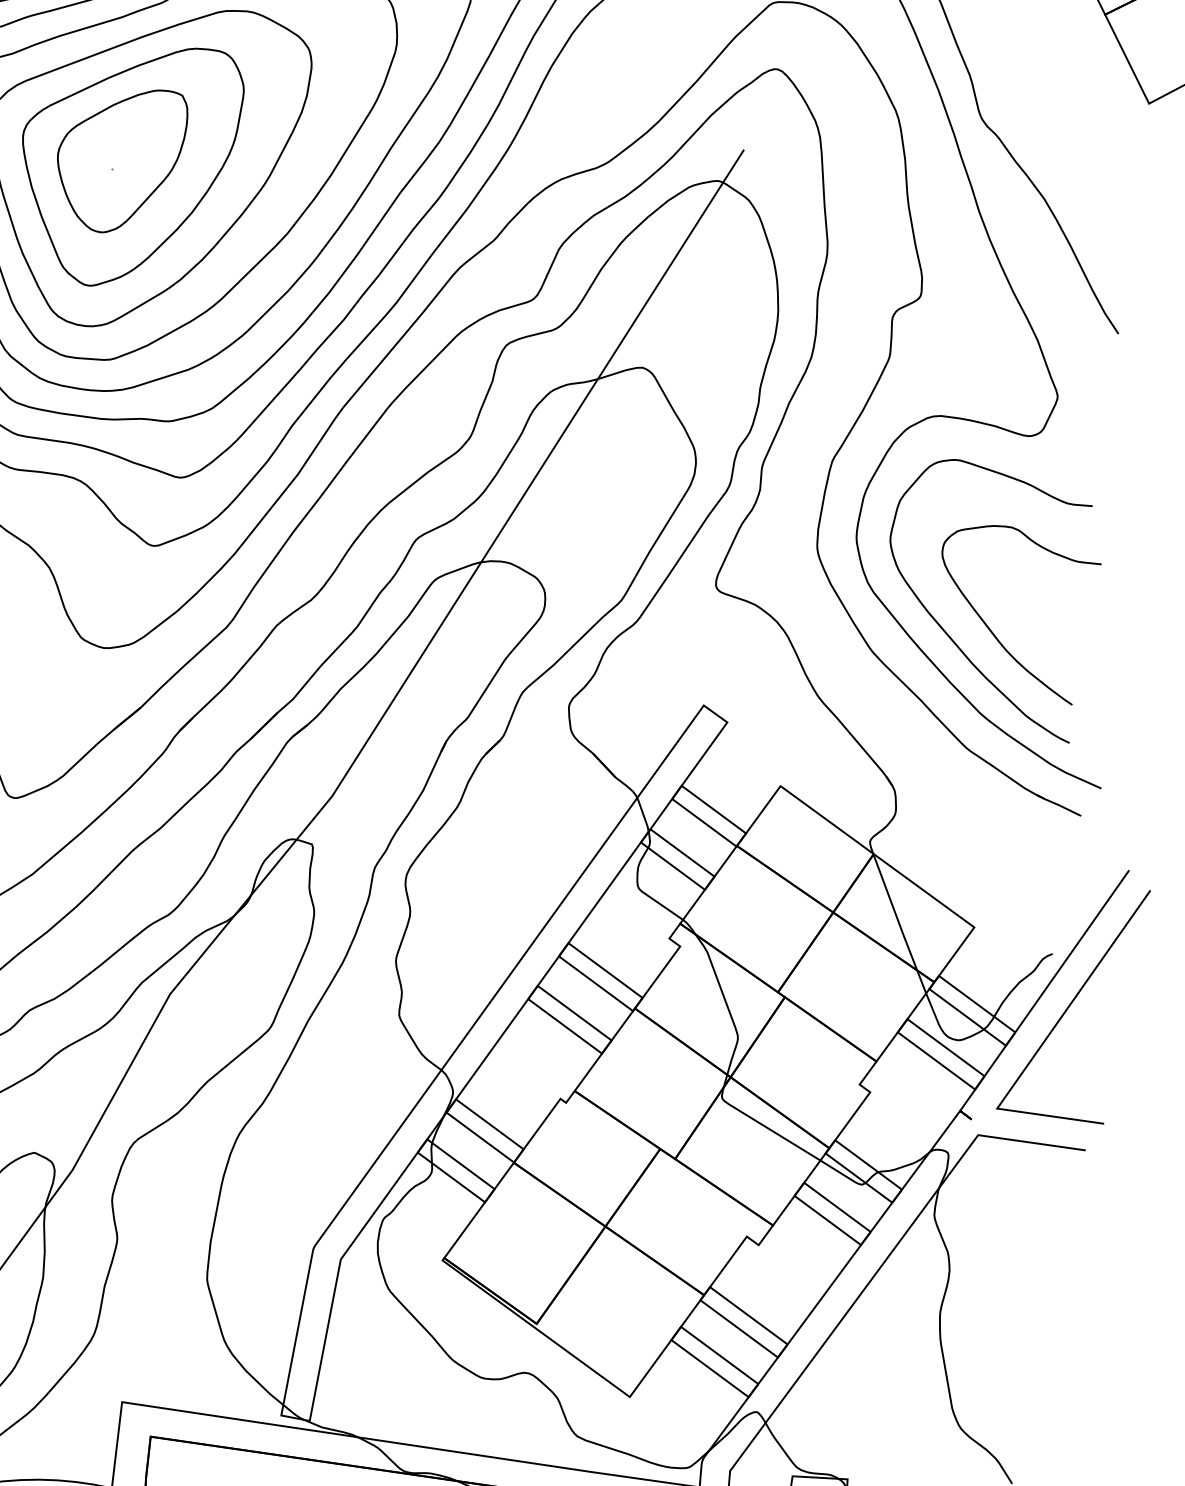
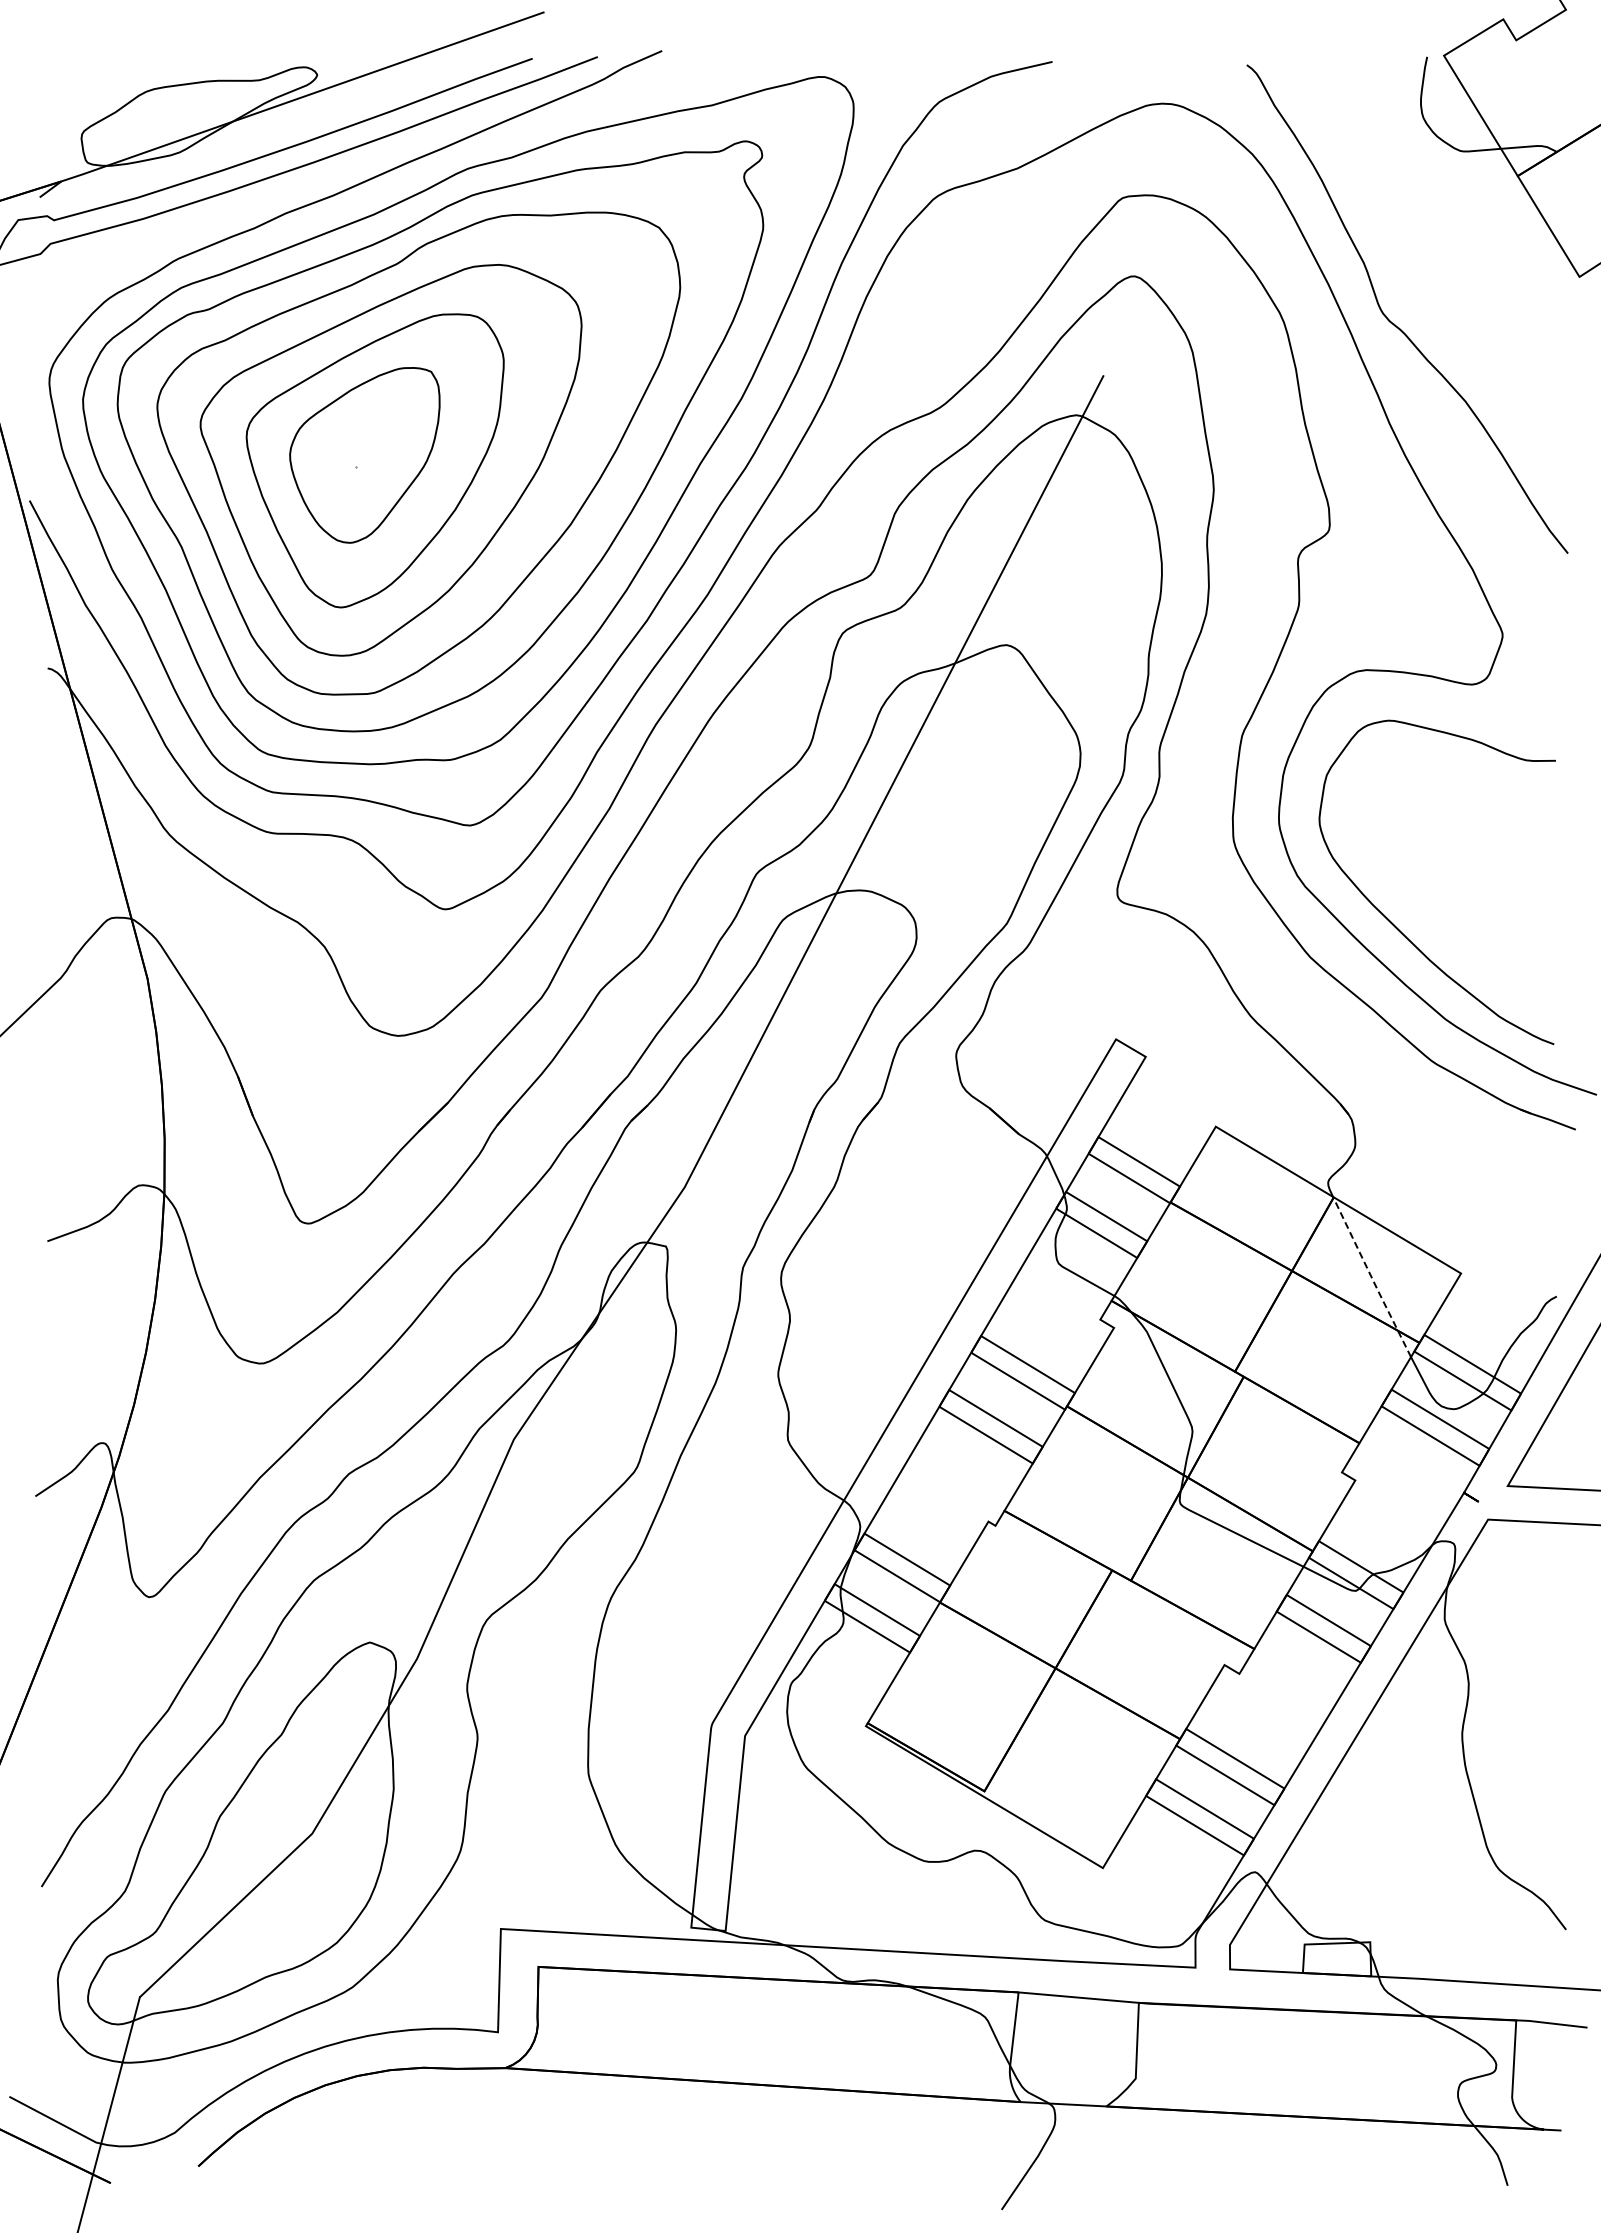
curve: (993, 632) -> (1451, 921), removed
line: (899, 923) -> (1371, 1277), solid -> dashed

